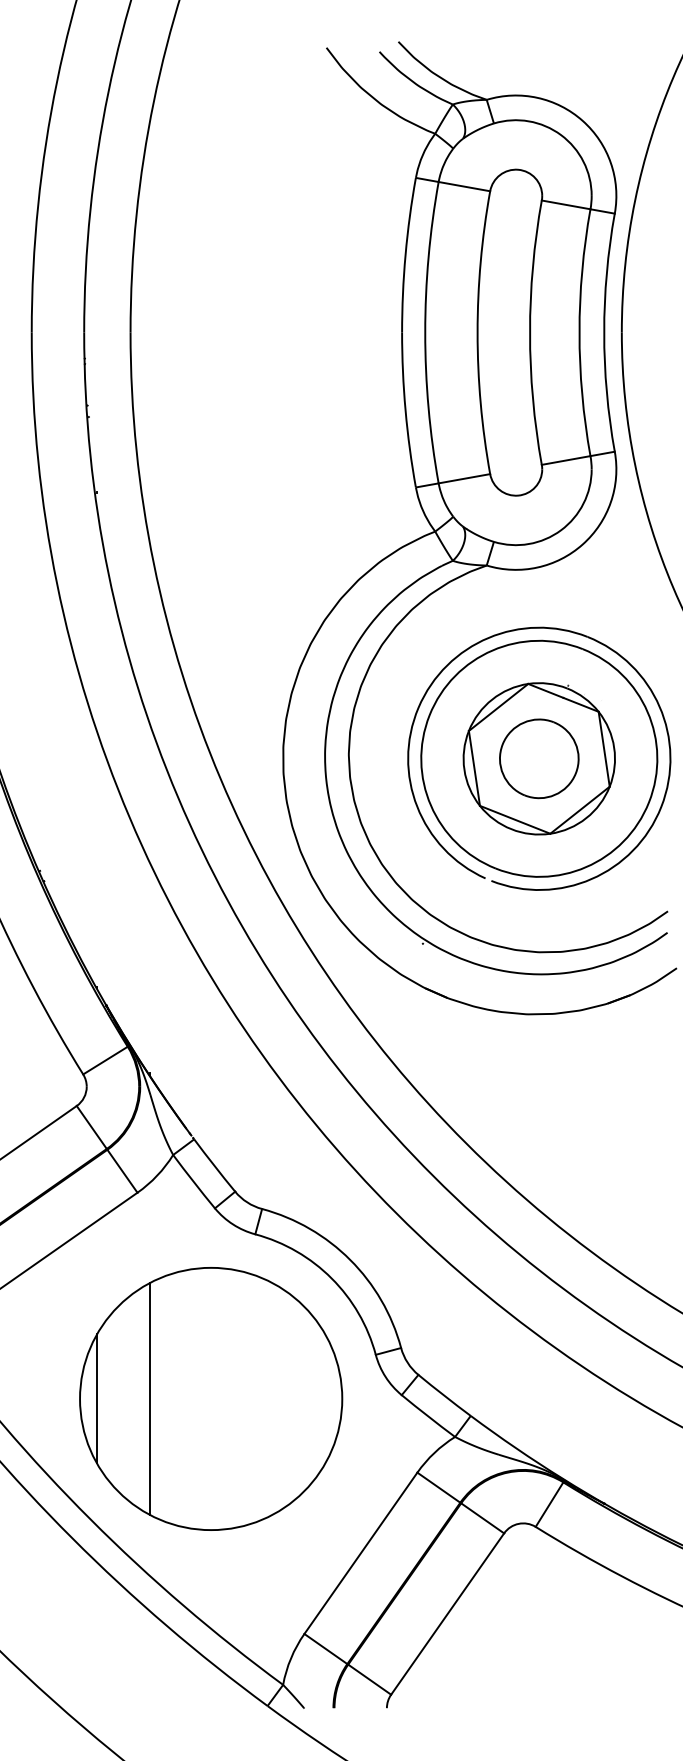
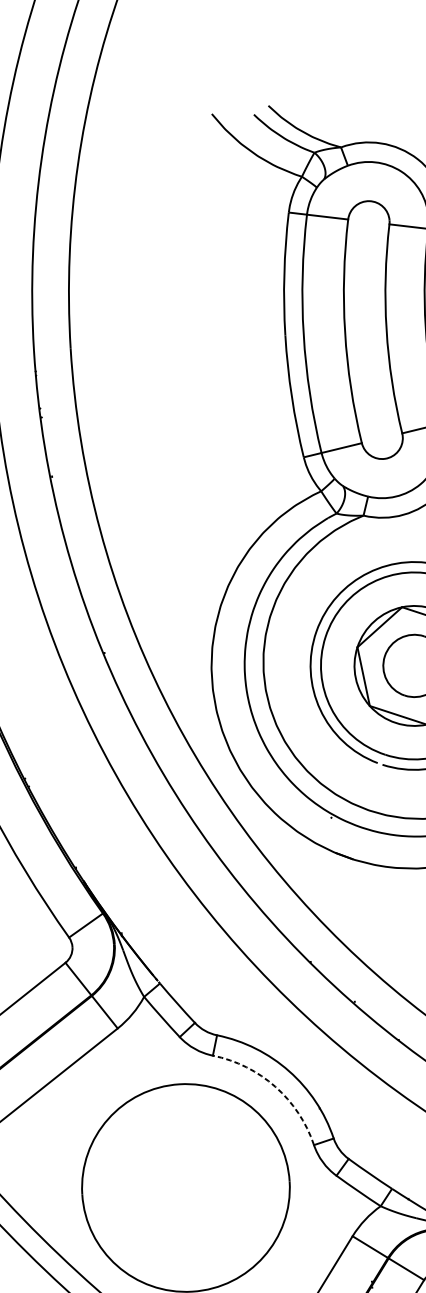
arc: (331, 1278) -> (275, 1086), solid -> dashed
line: (97, 1398) -> (96, 1193), removed
line: (149, 1398) -> (137, 1190), removed

